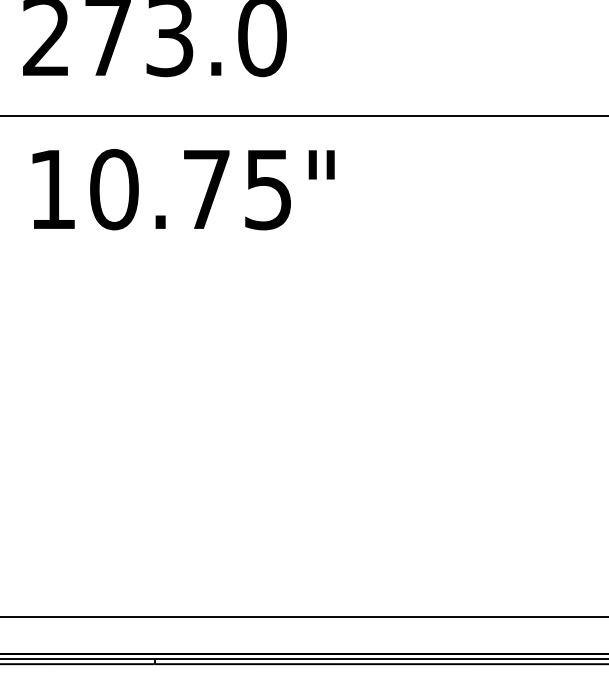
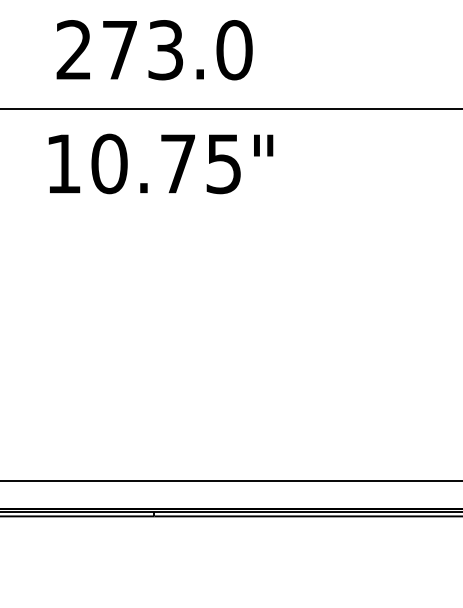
text: (182, 188) -> (160, 163), moved

